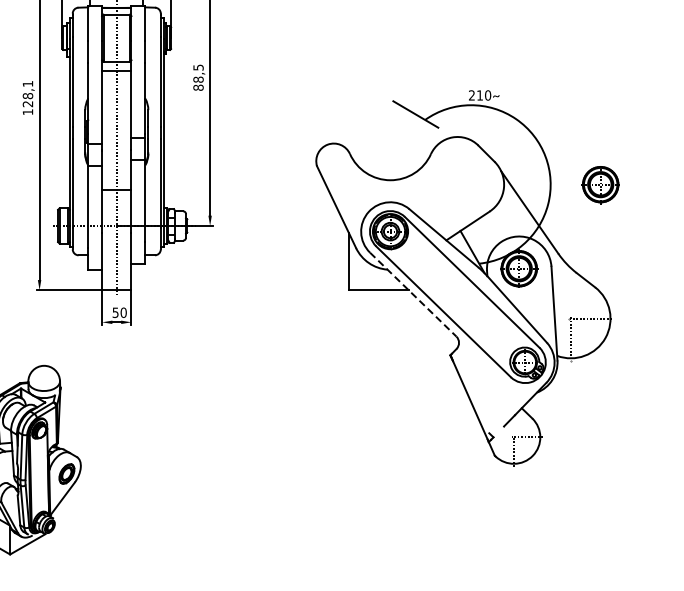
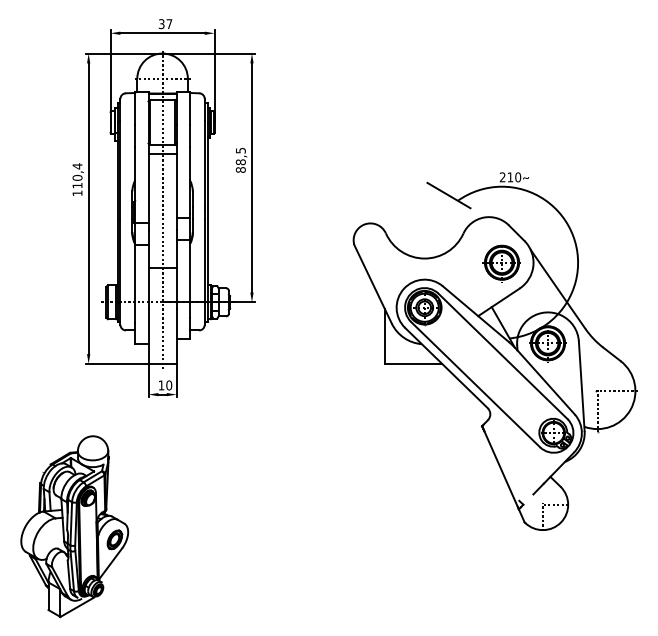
text: (27, 93) -> (77, 175), 128,1 -> 110,4
part: (600, 185) -> (501, 263), moved
line: (413, 295) -> (446, 368), dashed -> solid
text: (115, 312) -> (161, 385), 50 -> 10

